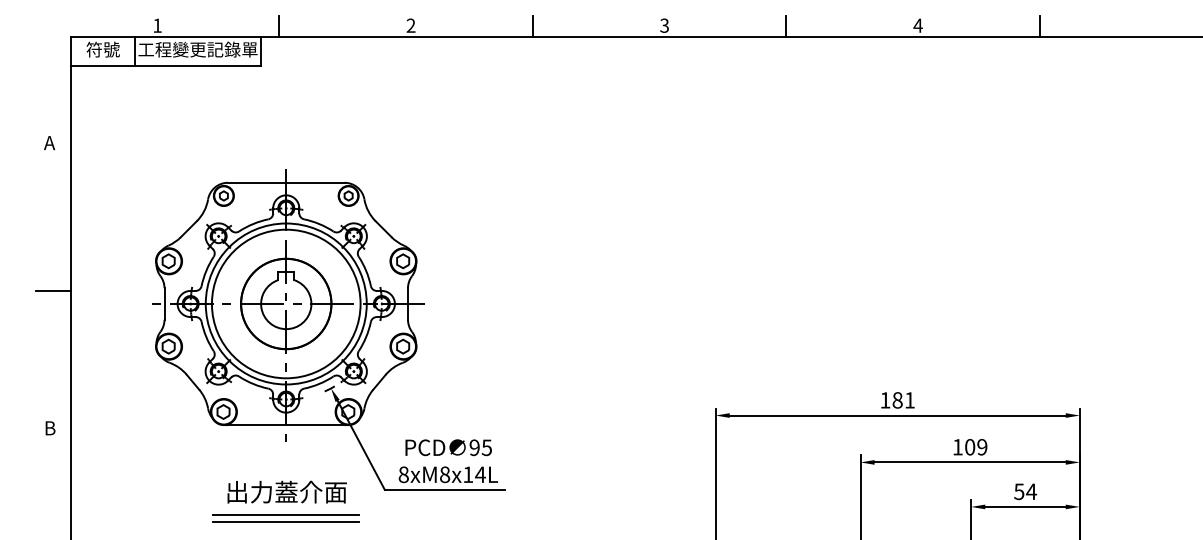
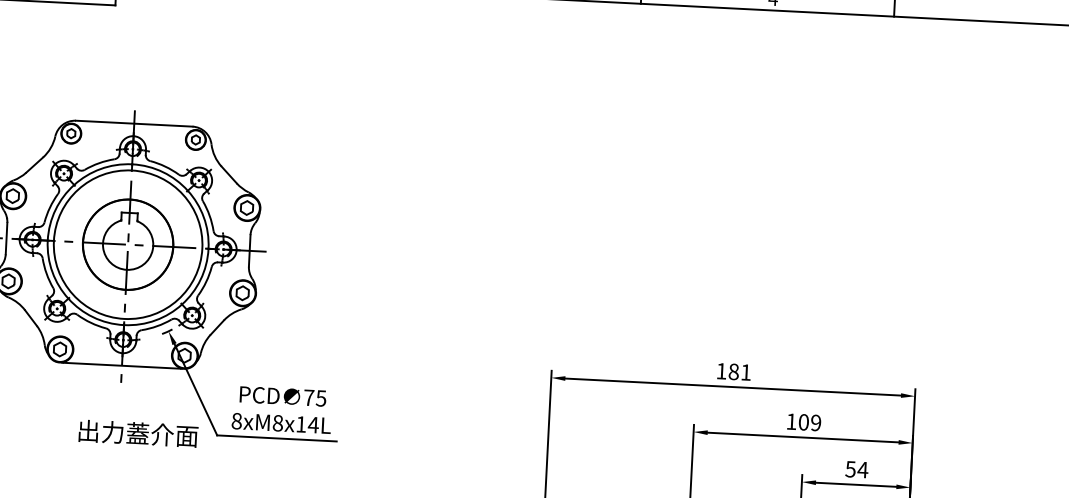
text: (474, 447) -> (308, 397), 95 -> 75
text: (286, 491) -> (137, 432), moved
line: (286, 514) -> (117, 454), removed
line: (286, 521) -> (117, 461), removed

